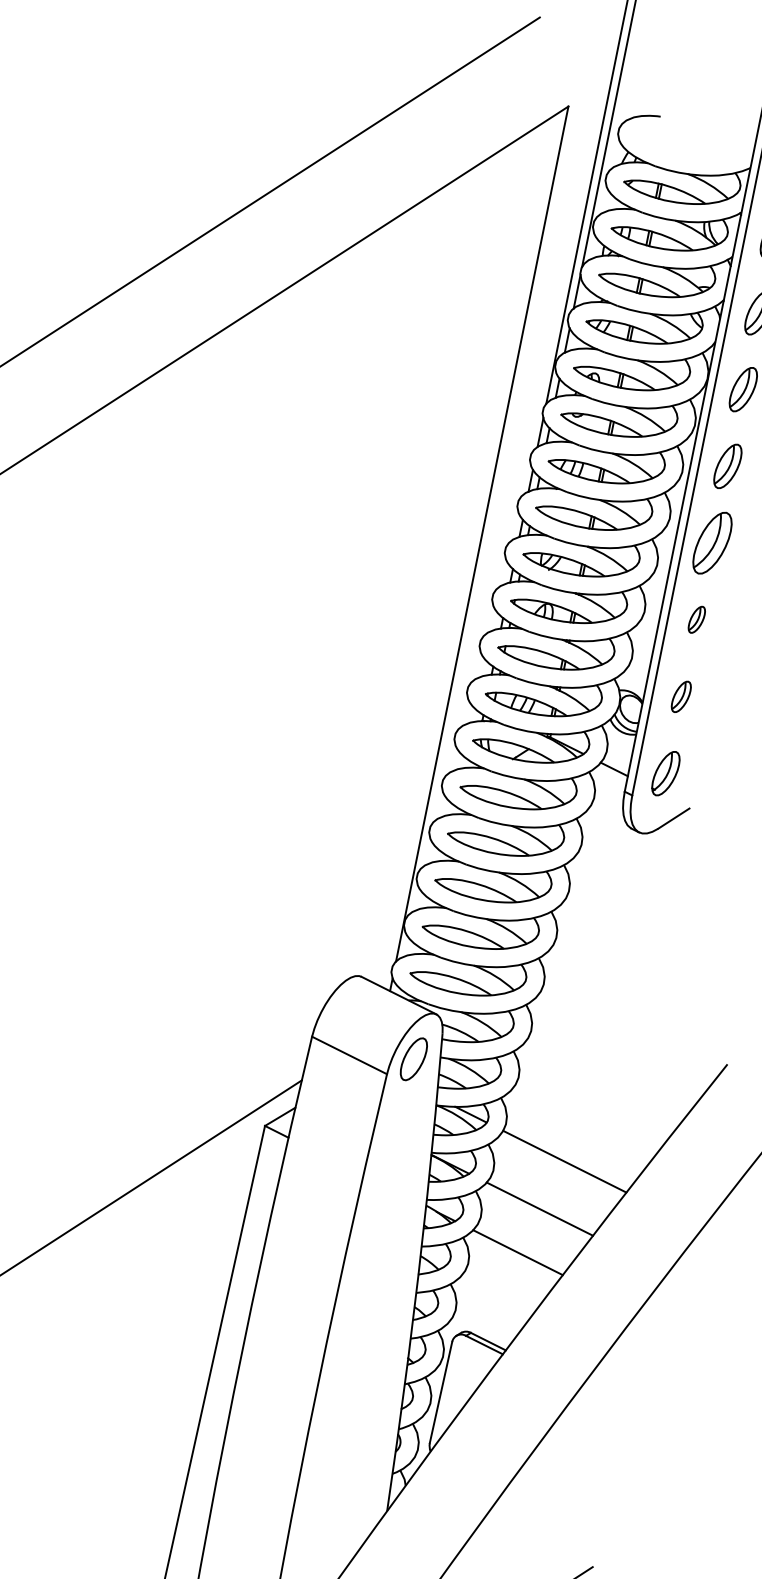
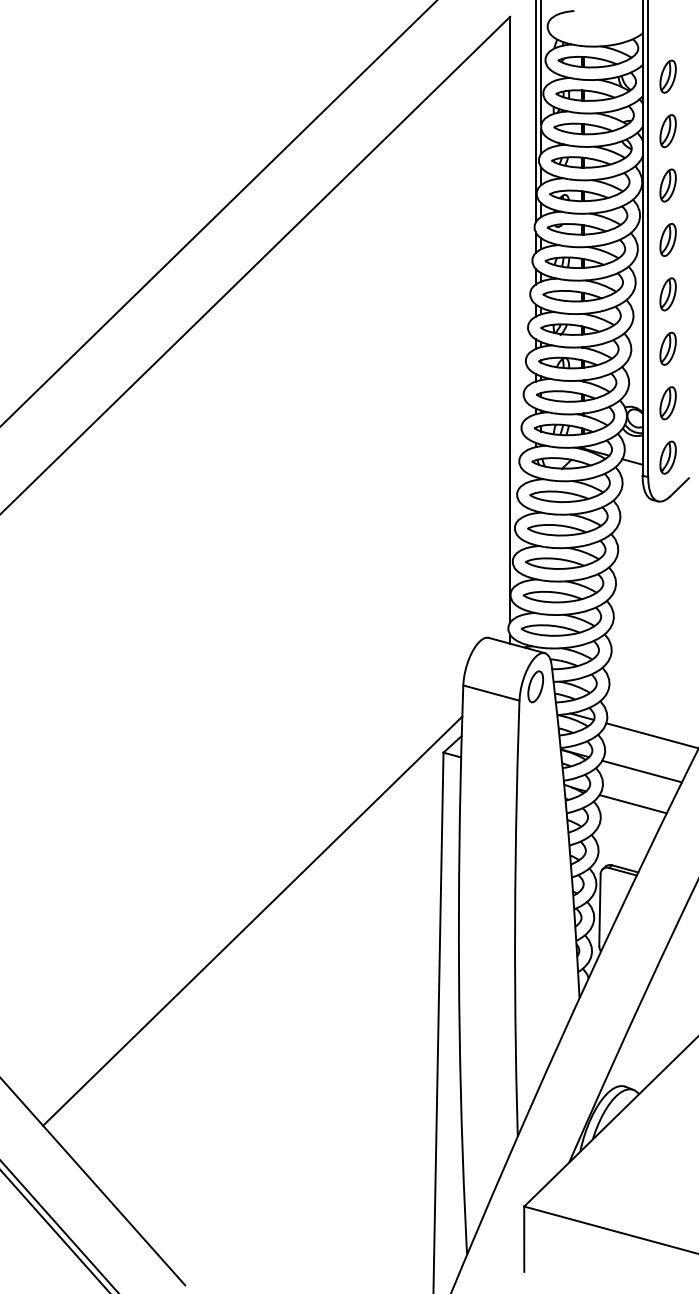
part: (711, 543) -> (667, 294), size x0.71
part: (696, 619) -> (667, 348), size x1.67
part: (680, 696) -> (667, 403), size x1.43

